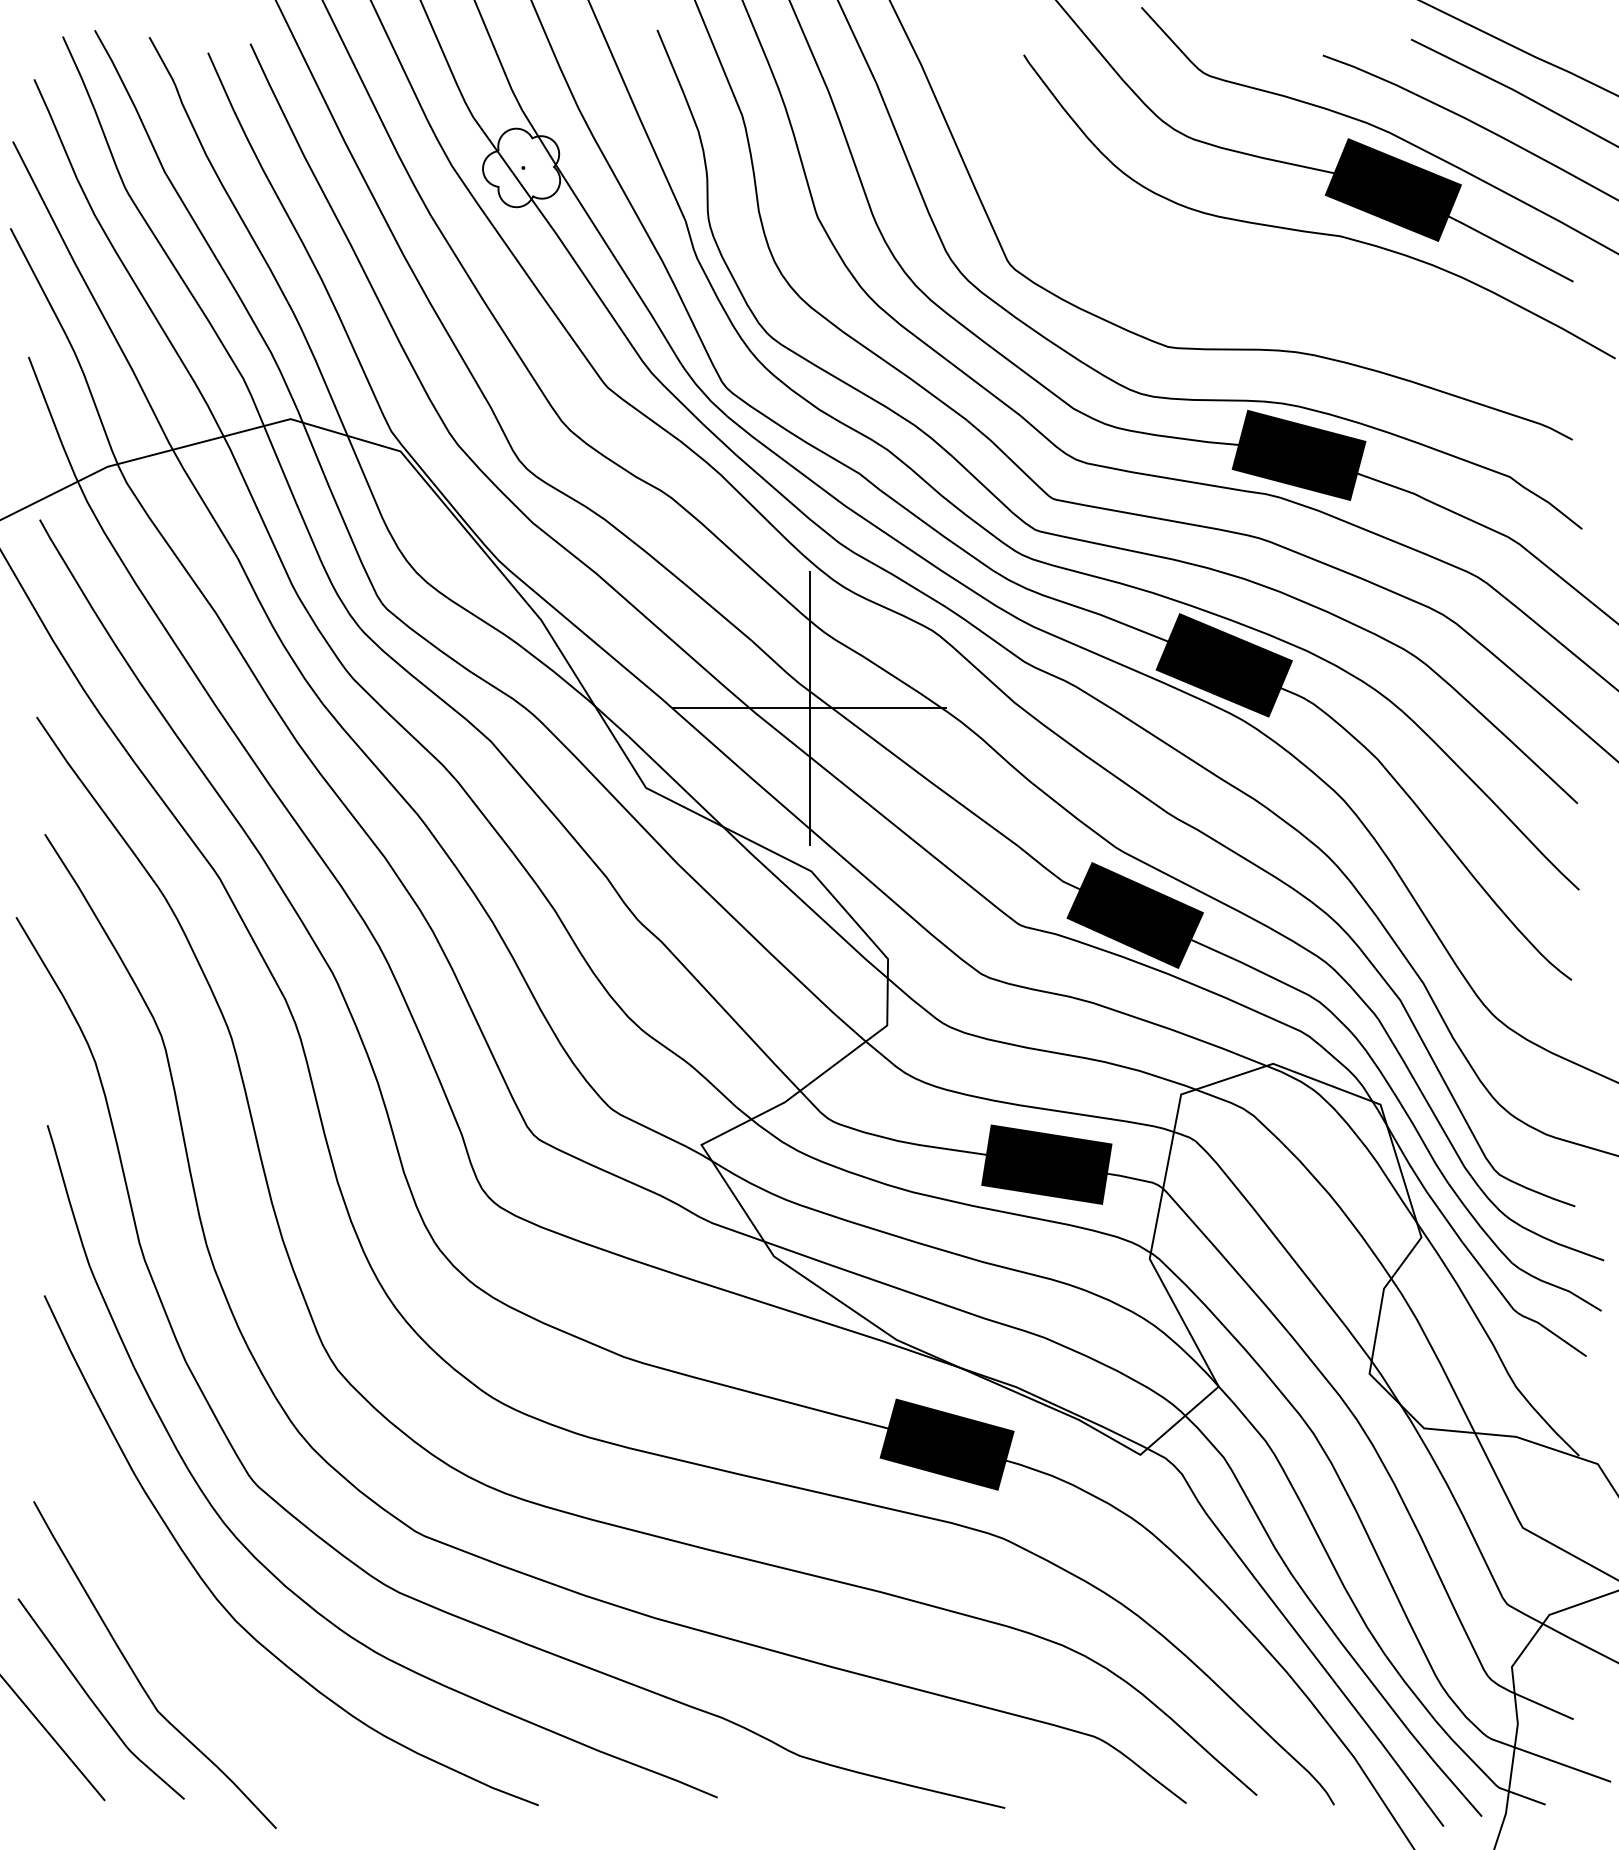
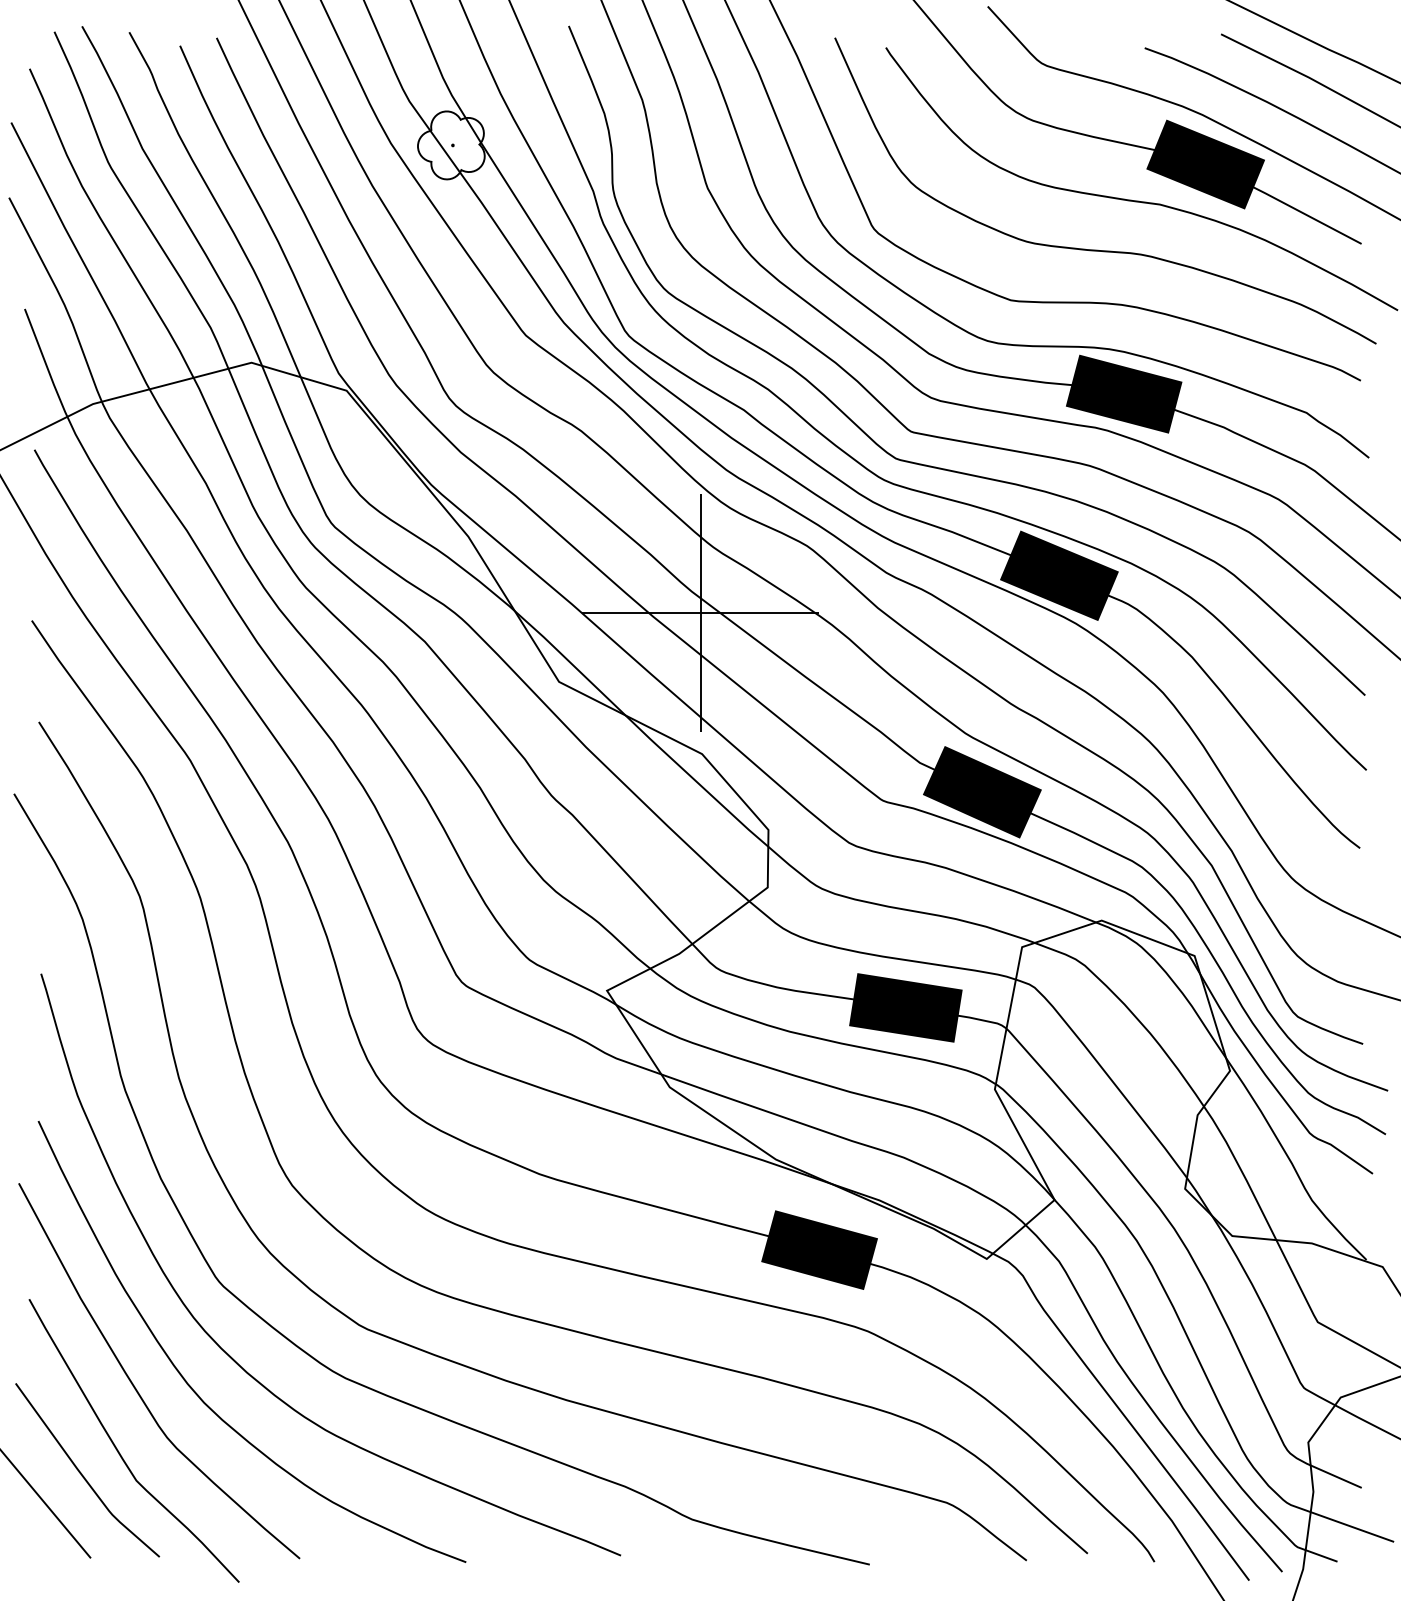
curve: (1269, 288) -> (1098, 249), added
curve: (156, 1602) -> (135, 1386), added

